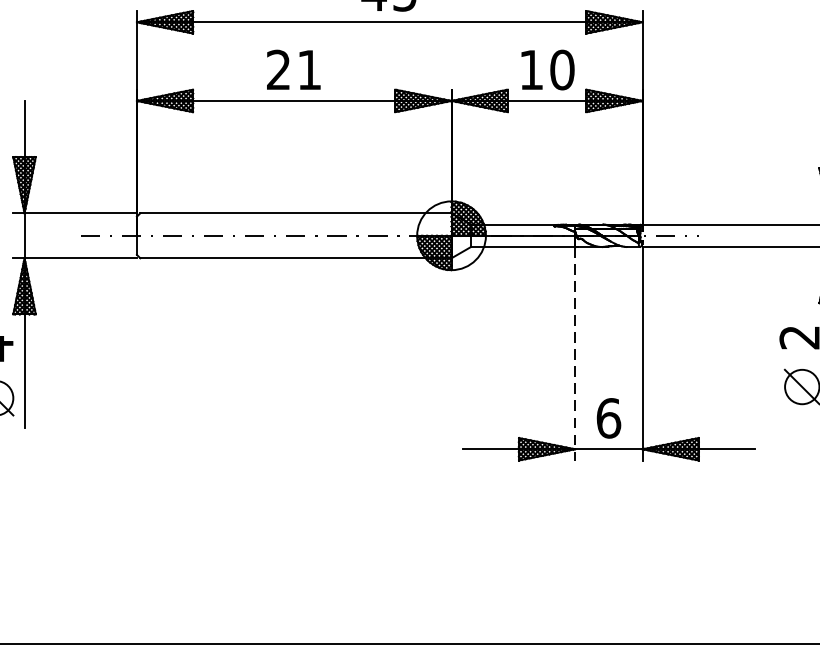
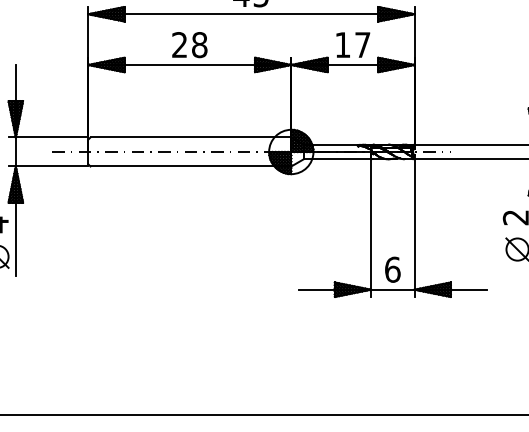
text: (309, 70) -> (199, 45), 21 -> 28
text: (561, 70) -> (362, 45), 10 -> 17
line: (575, 354) -> (371, 228), dashed -> solid

